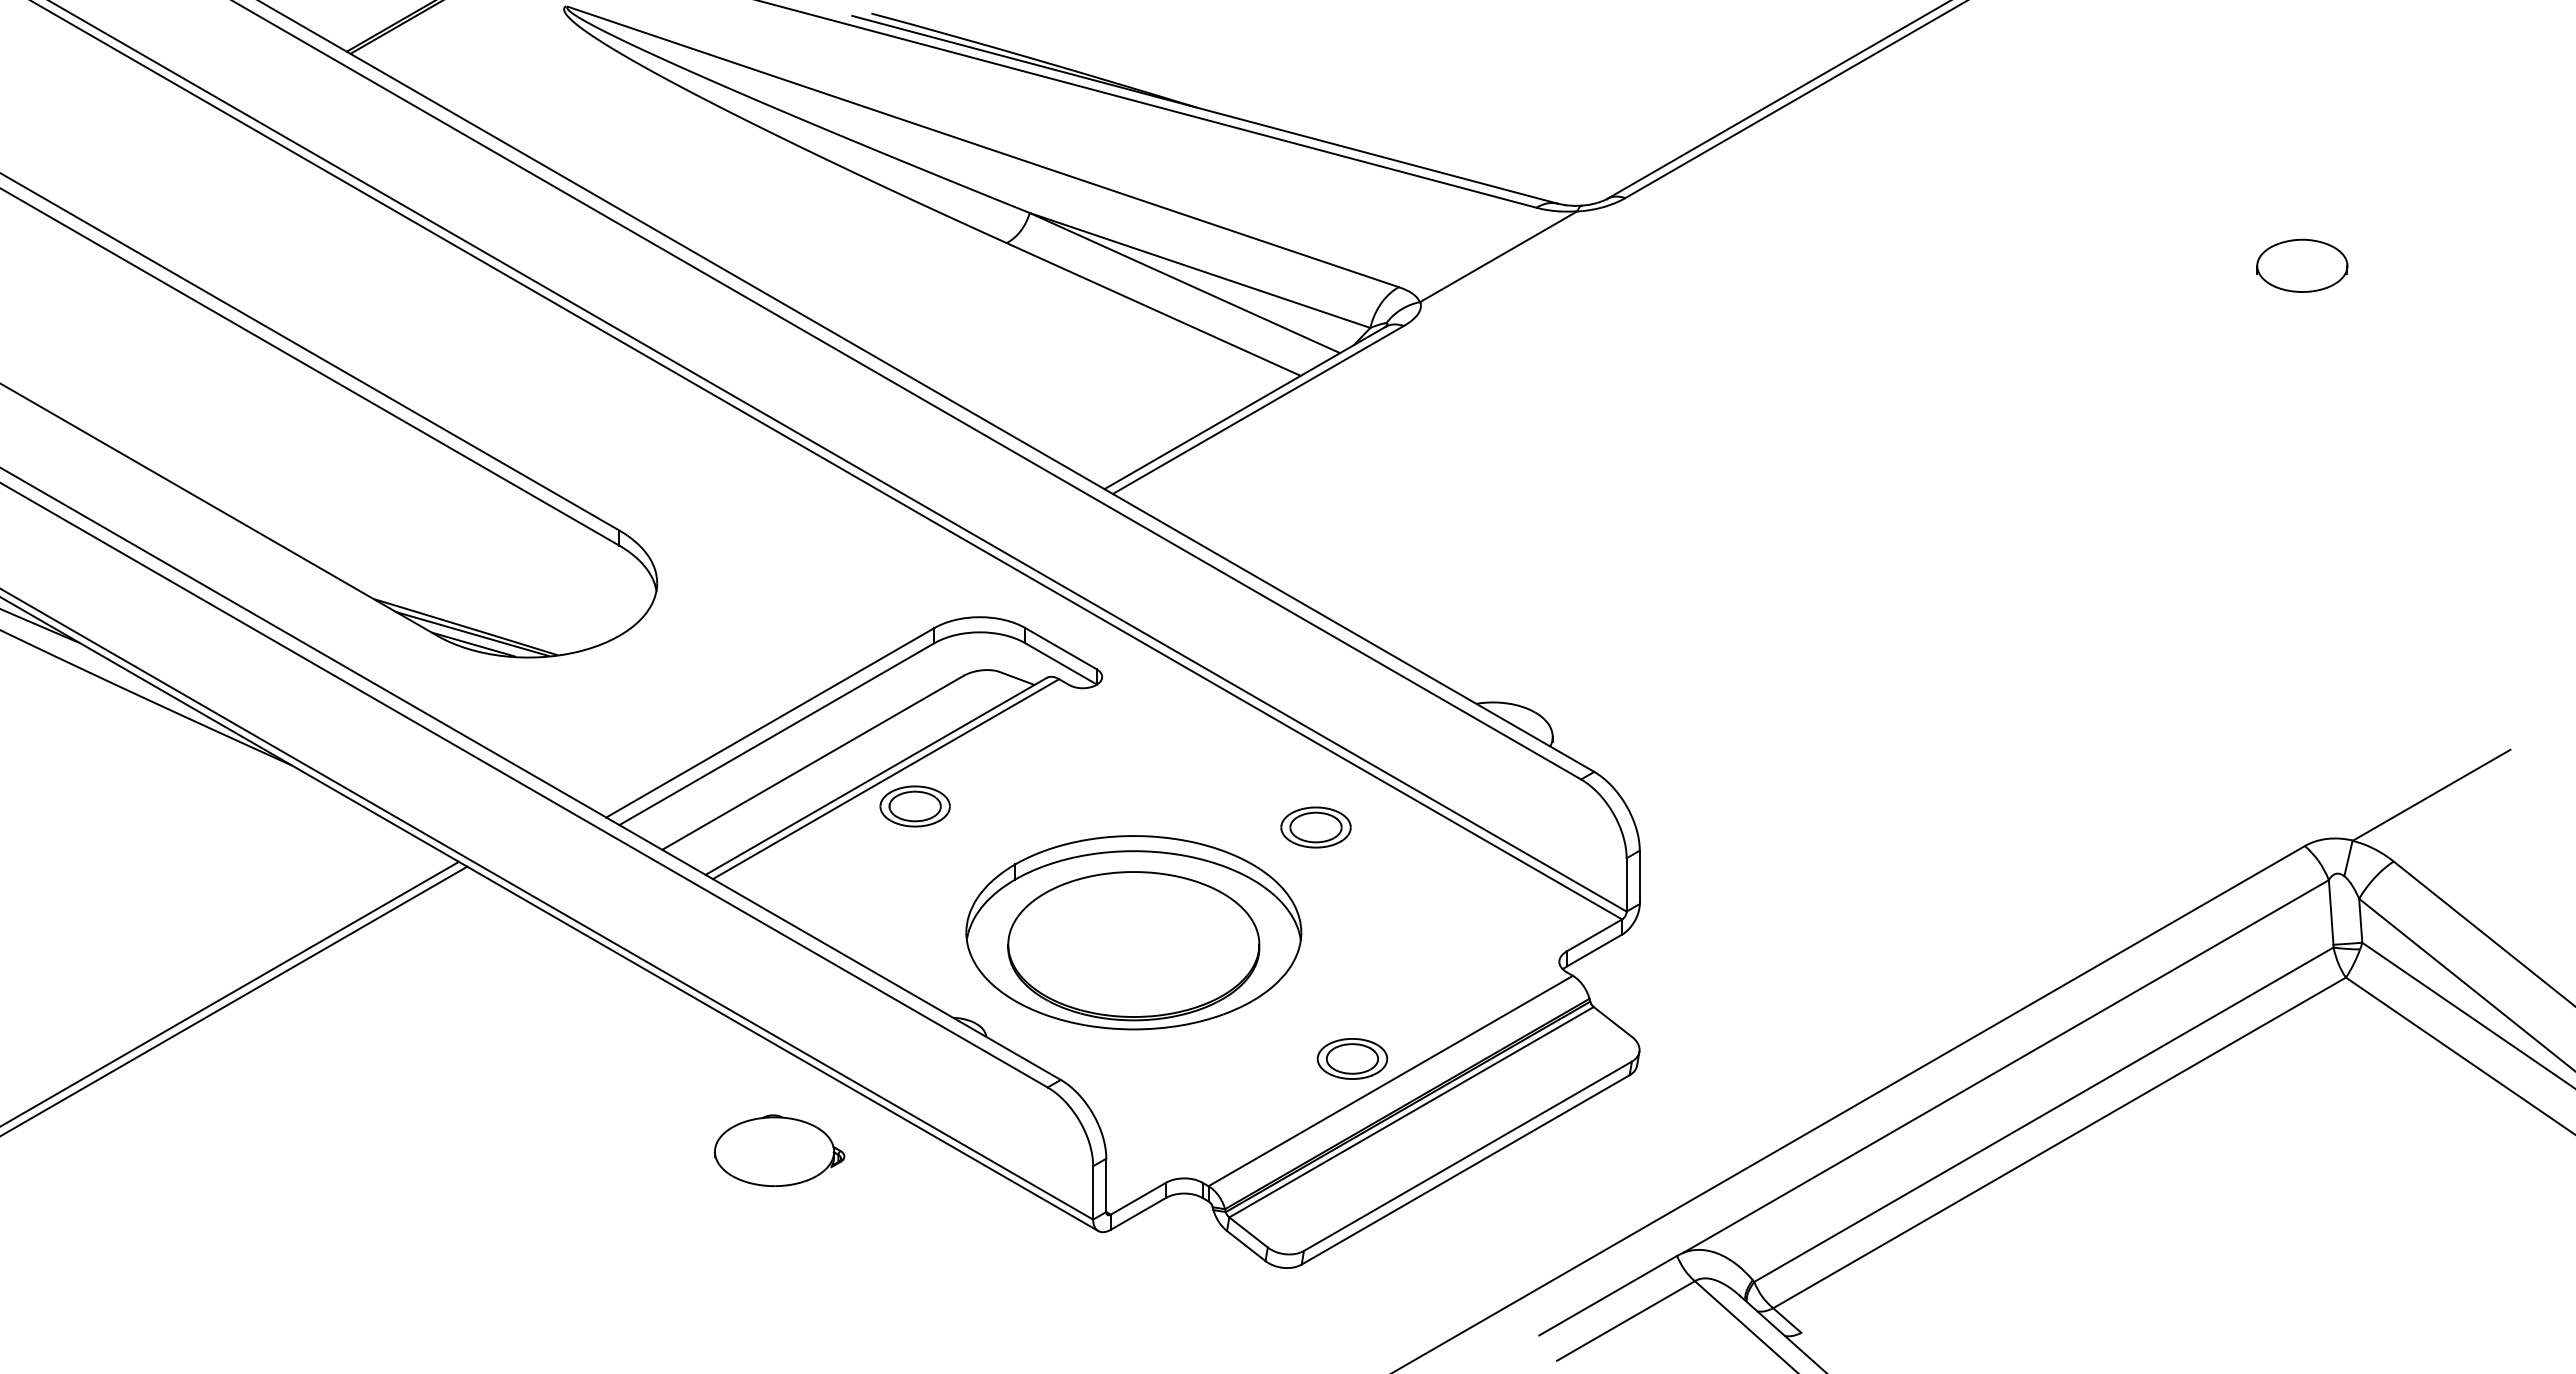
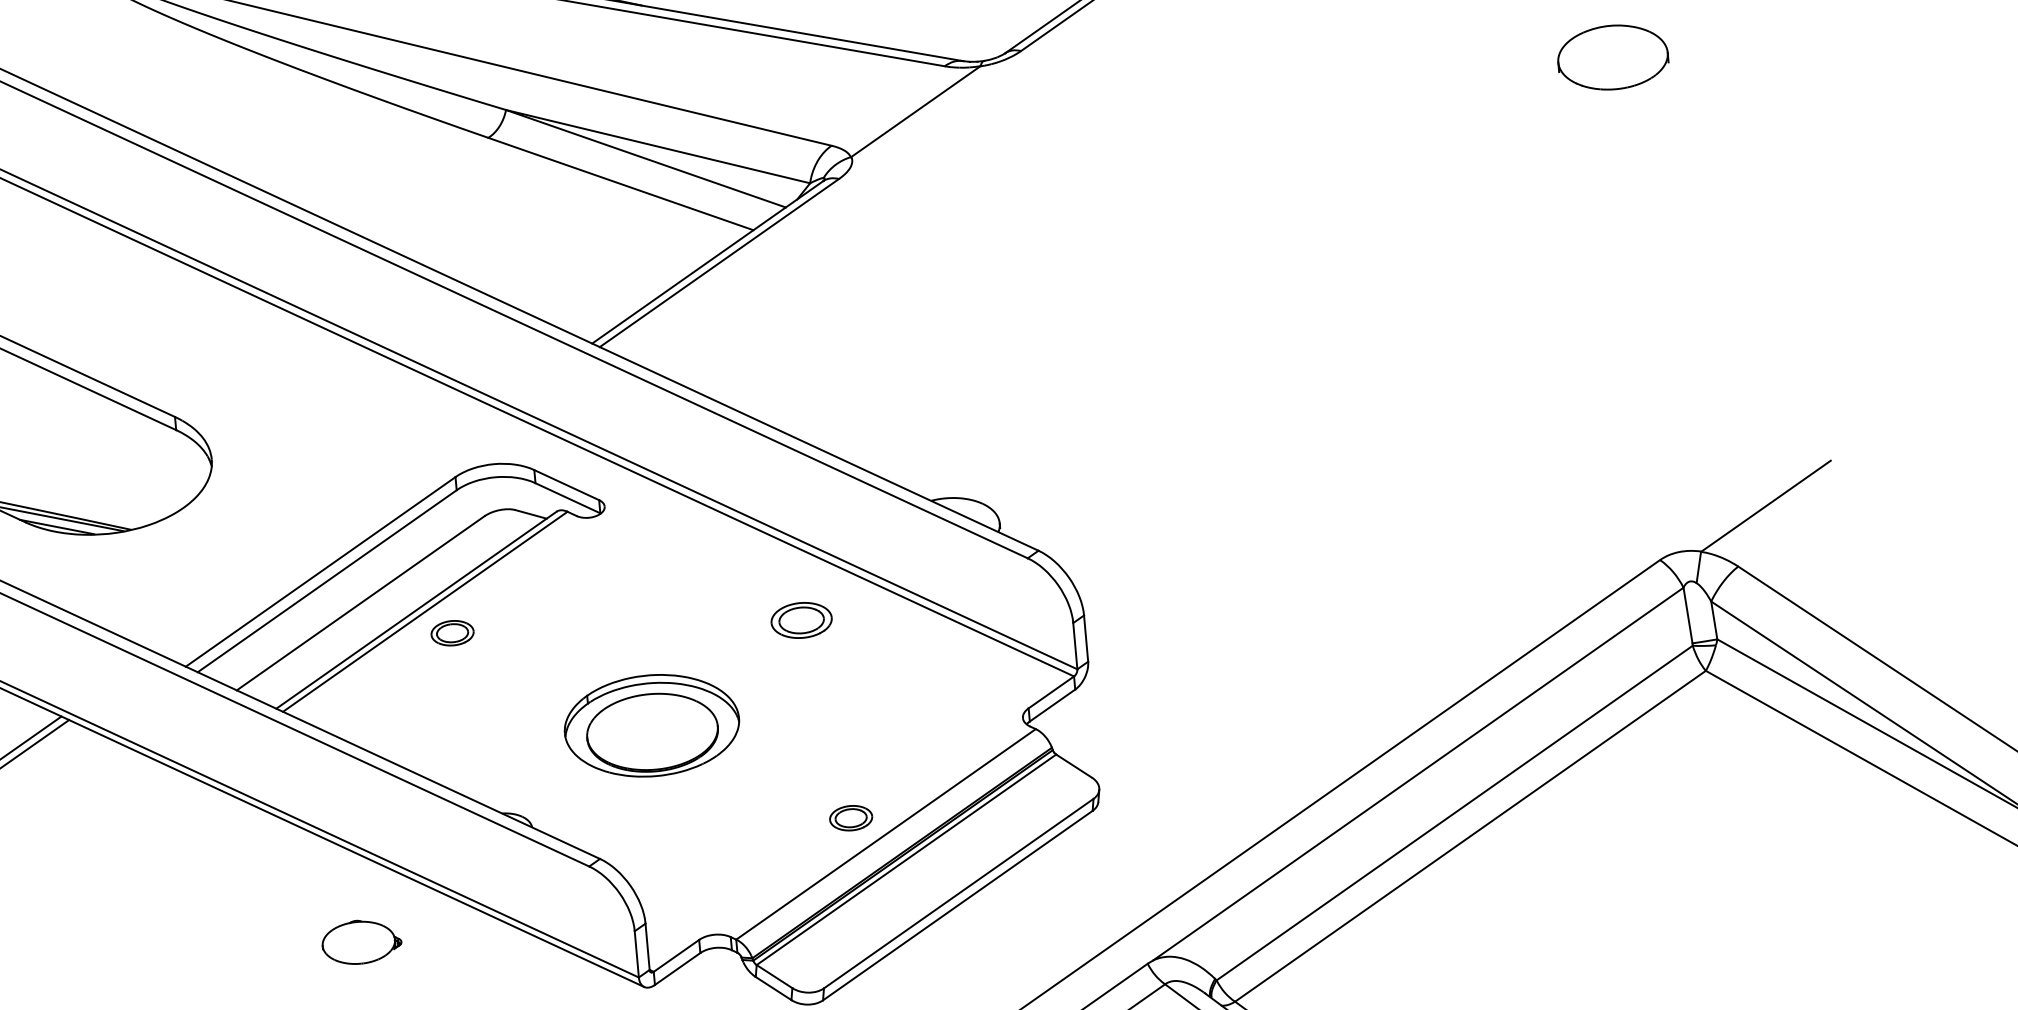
part: (2302, 265) -> (1613, 57), size x1.4
part: (914, 806) -> (452, 633), size x0.7
part: (1133, 932) -> (651, 725), size x0.6
part: (1352, 1058) -> (851, 817), size x0.7
part: (779, 1150) -> (361, 941), size x0.7

